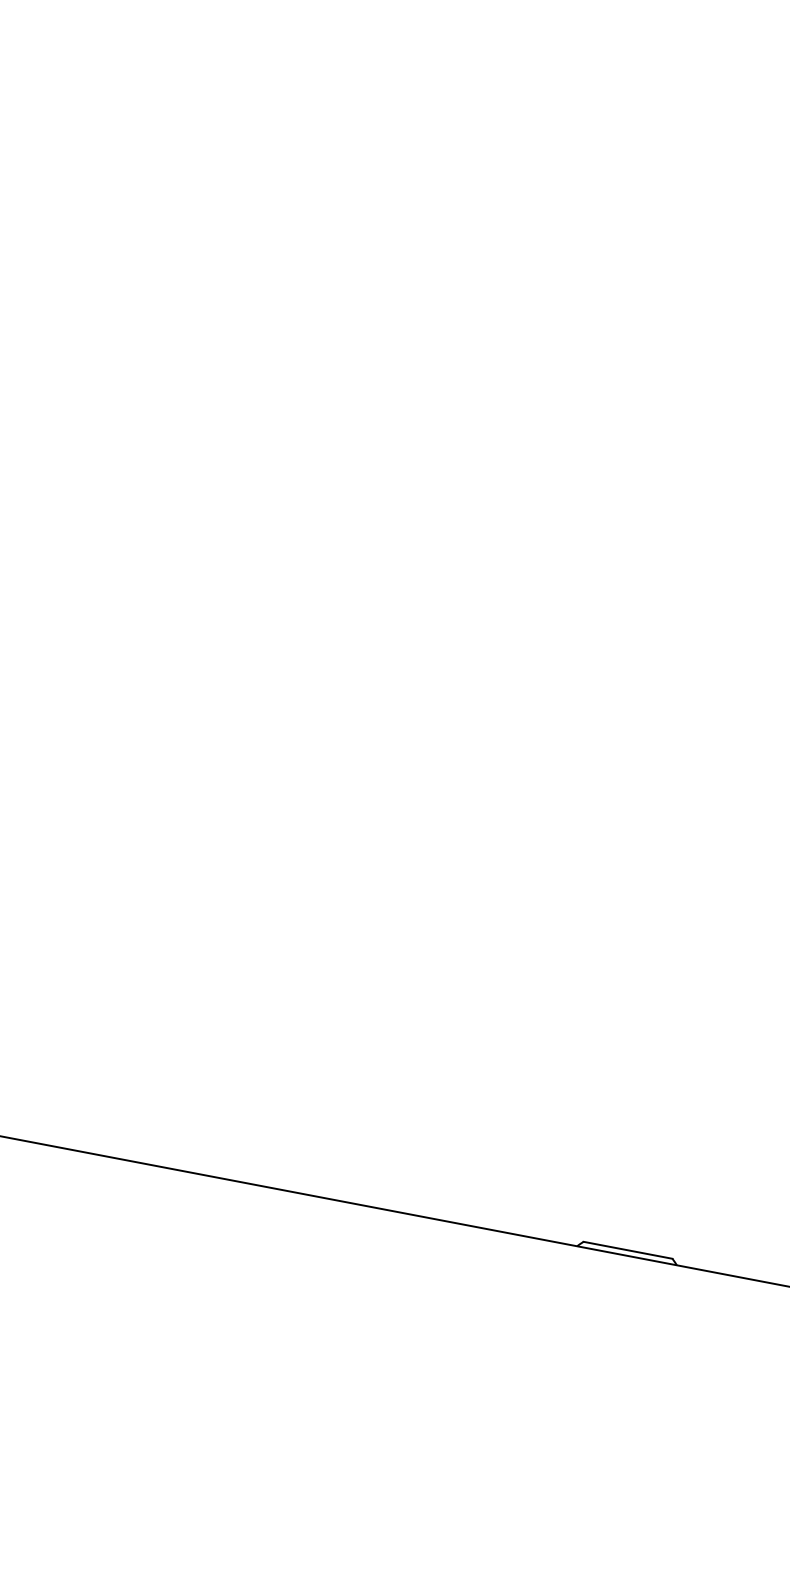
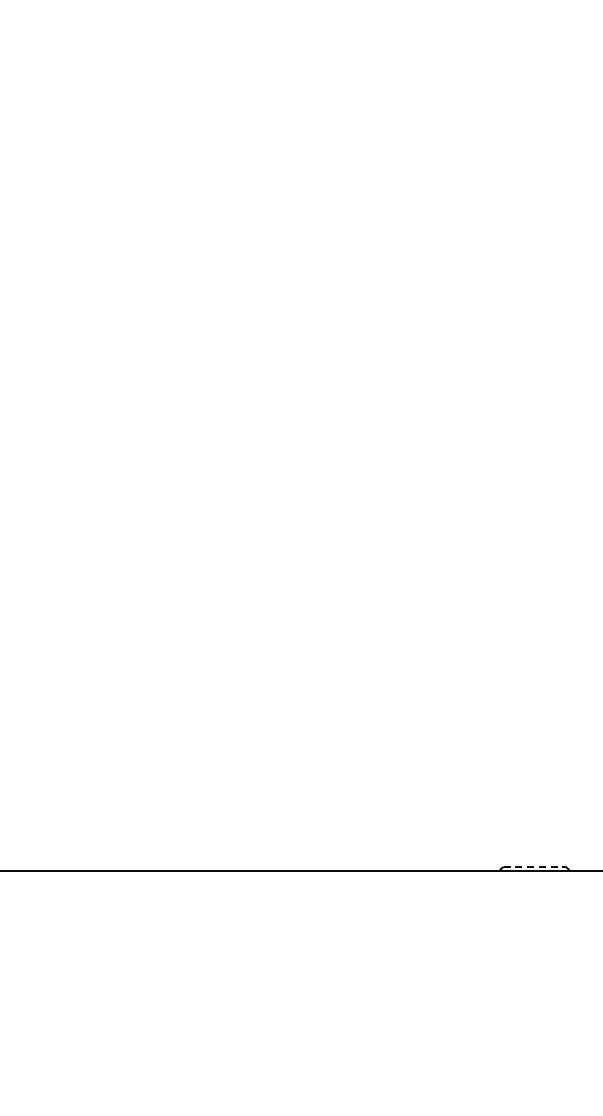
line: (629, 1250) -> (535, 866), solid -> dashed

